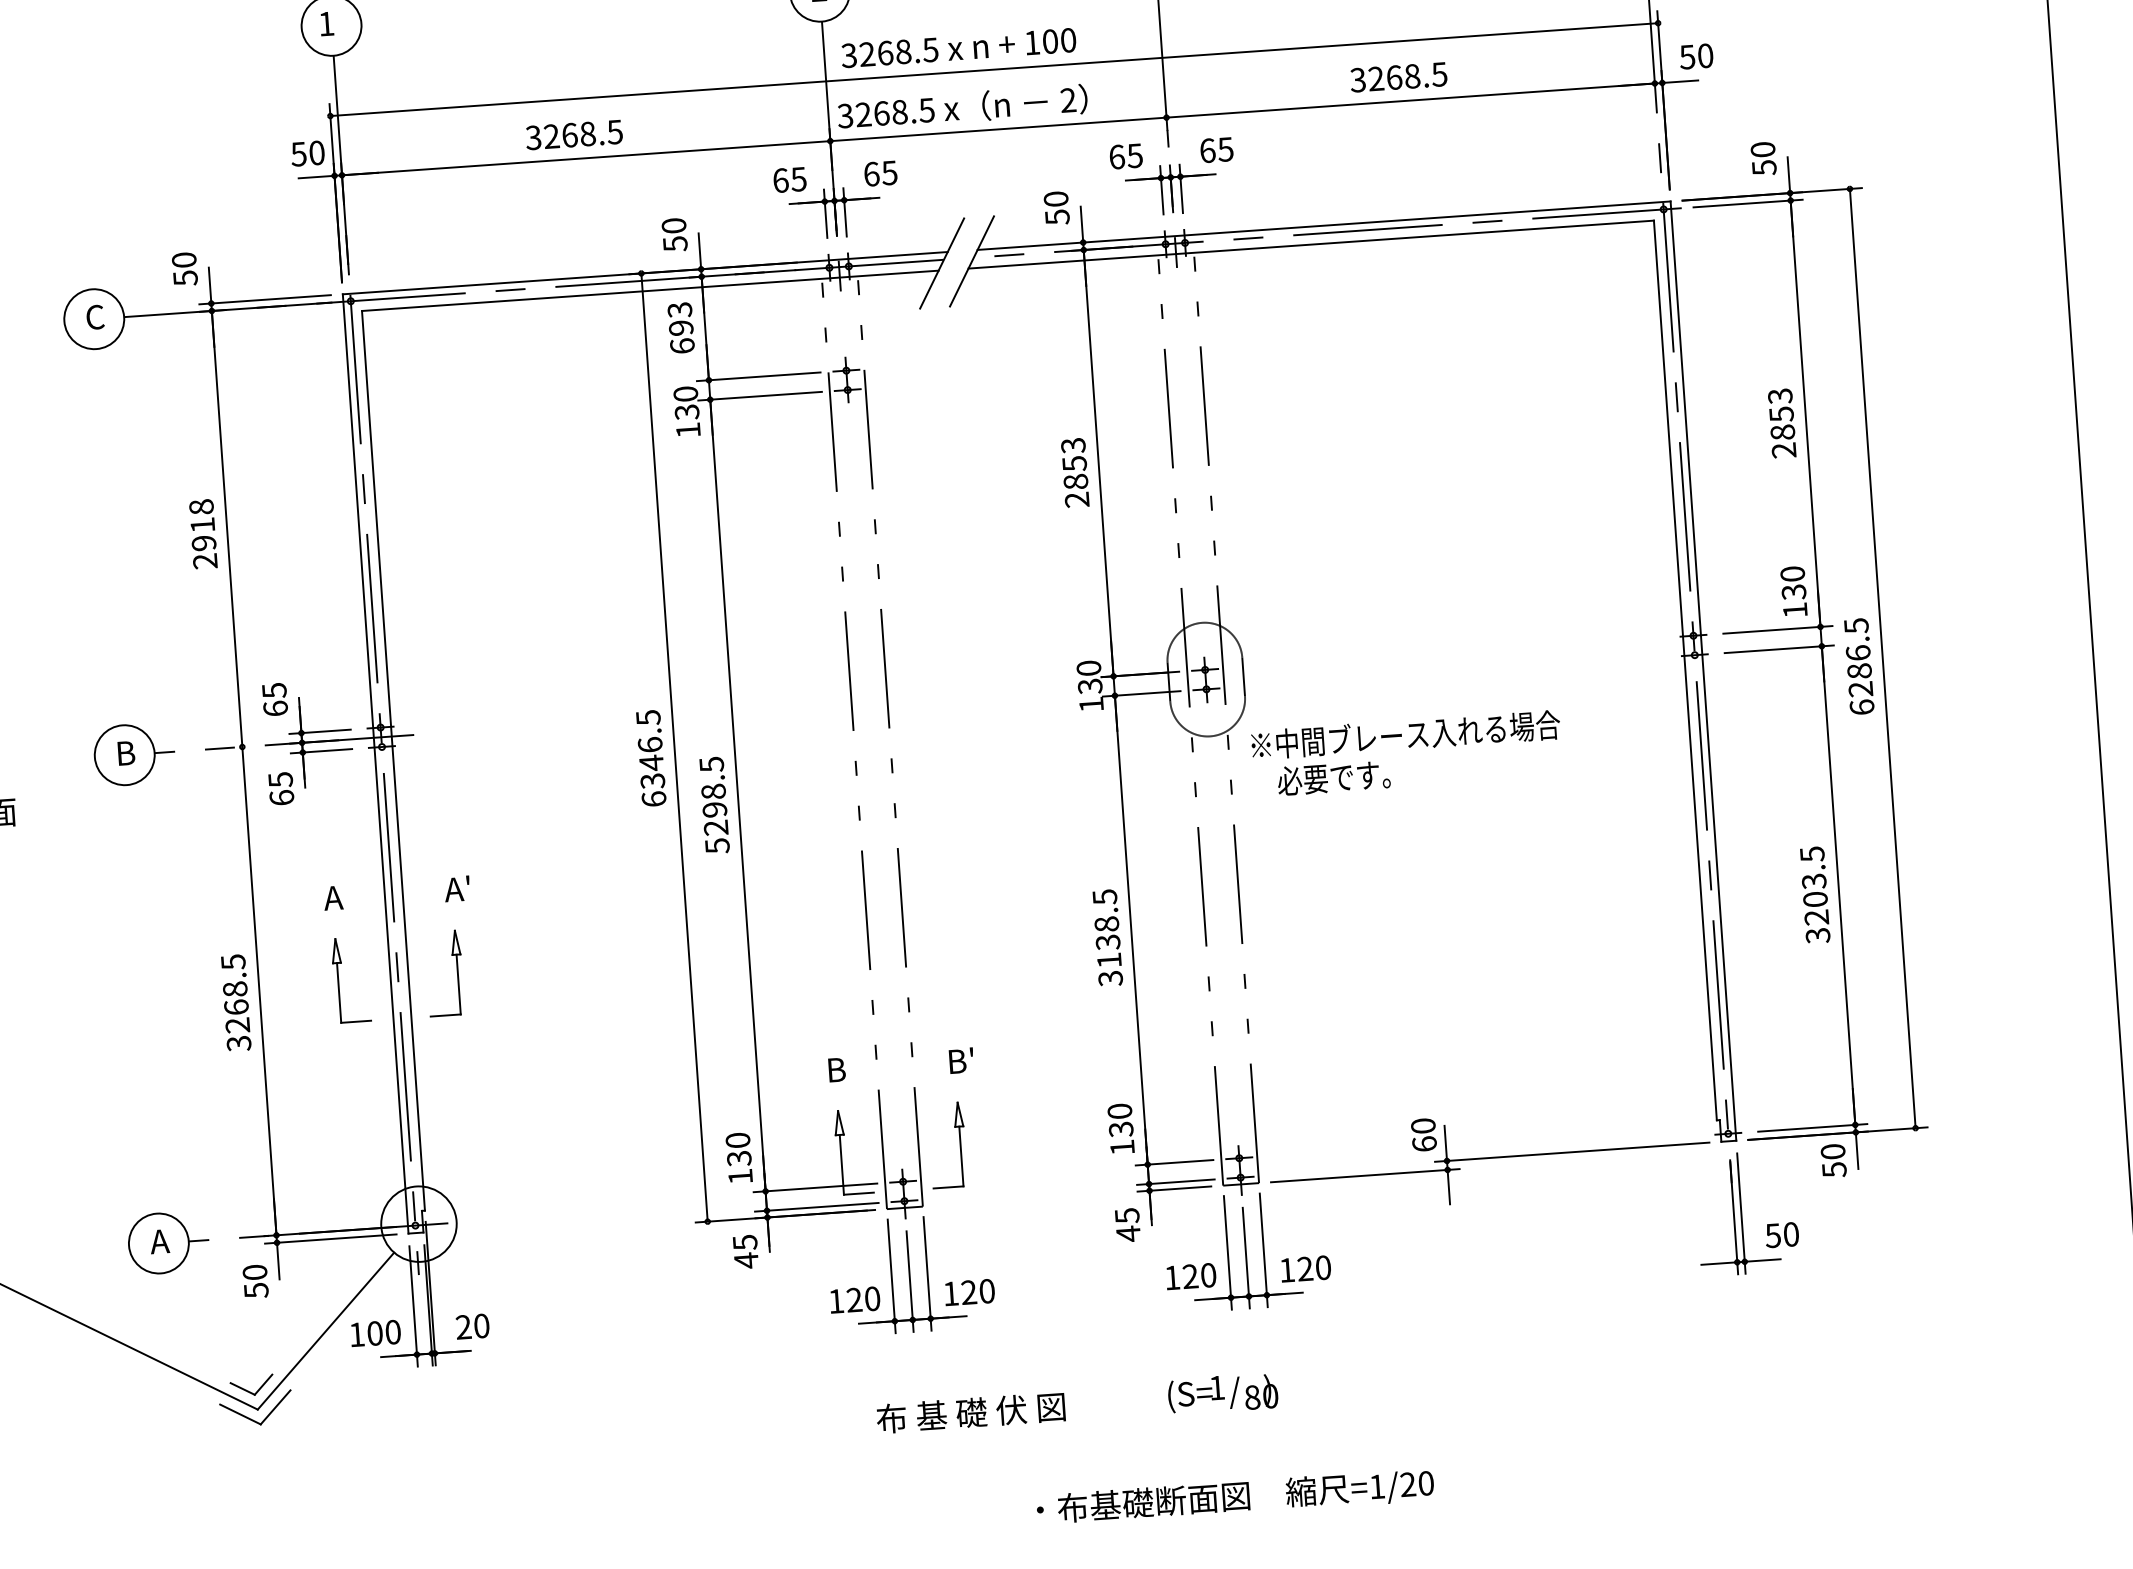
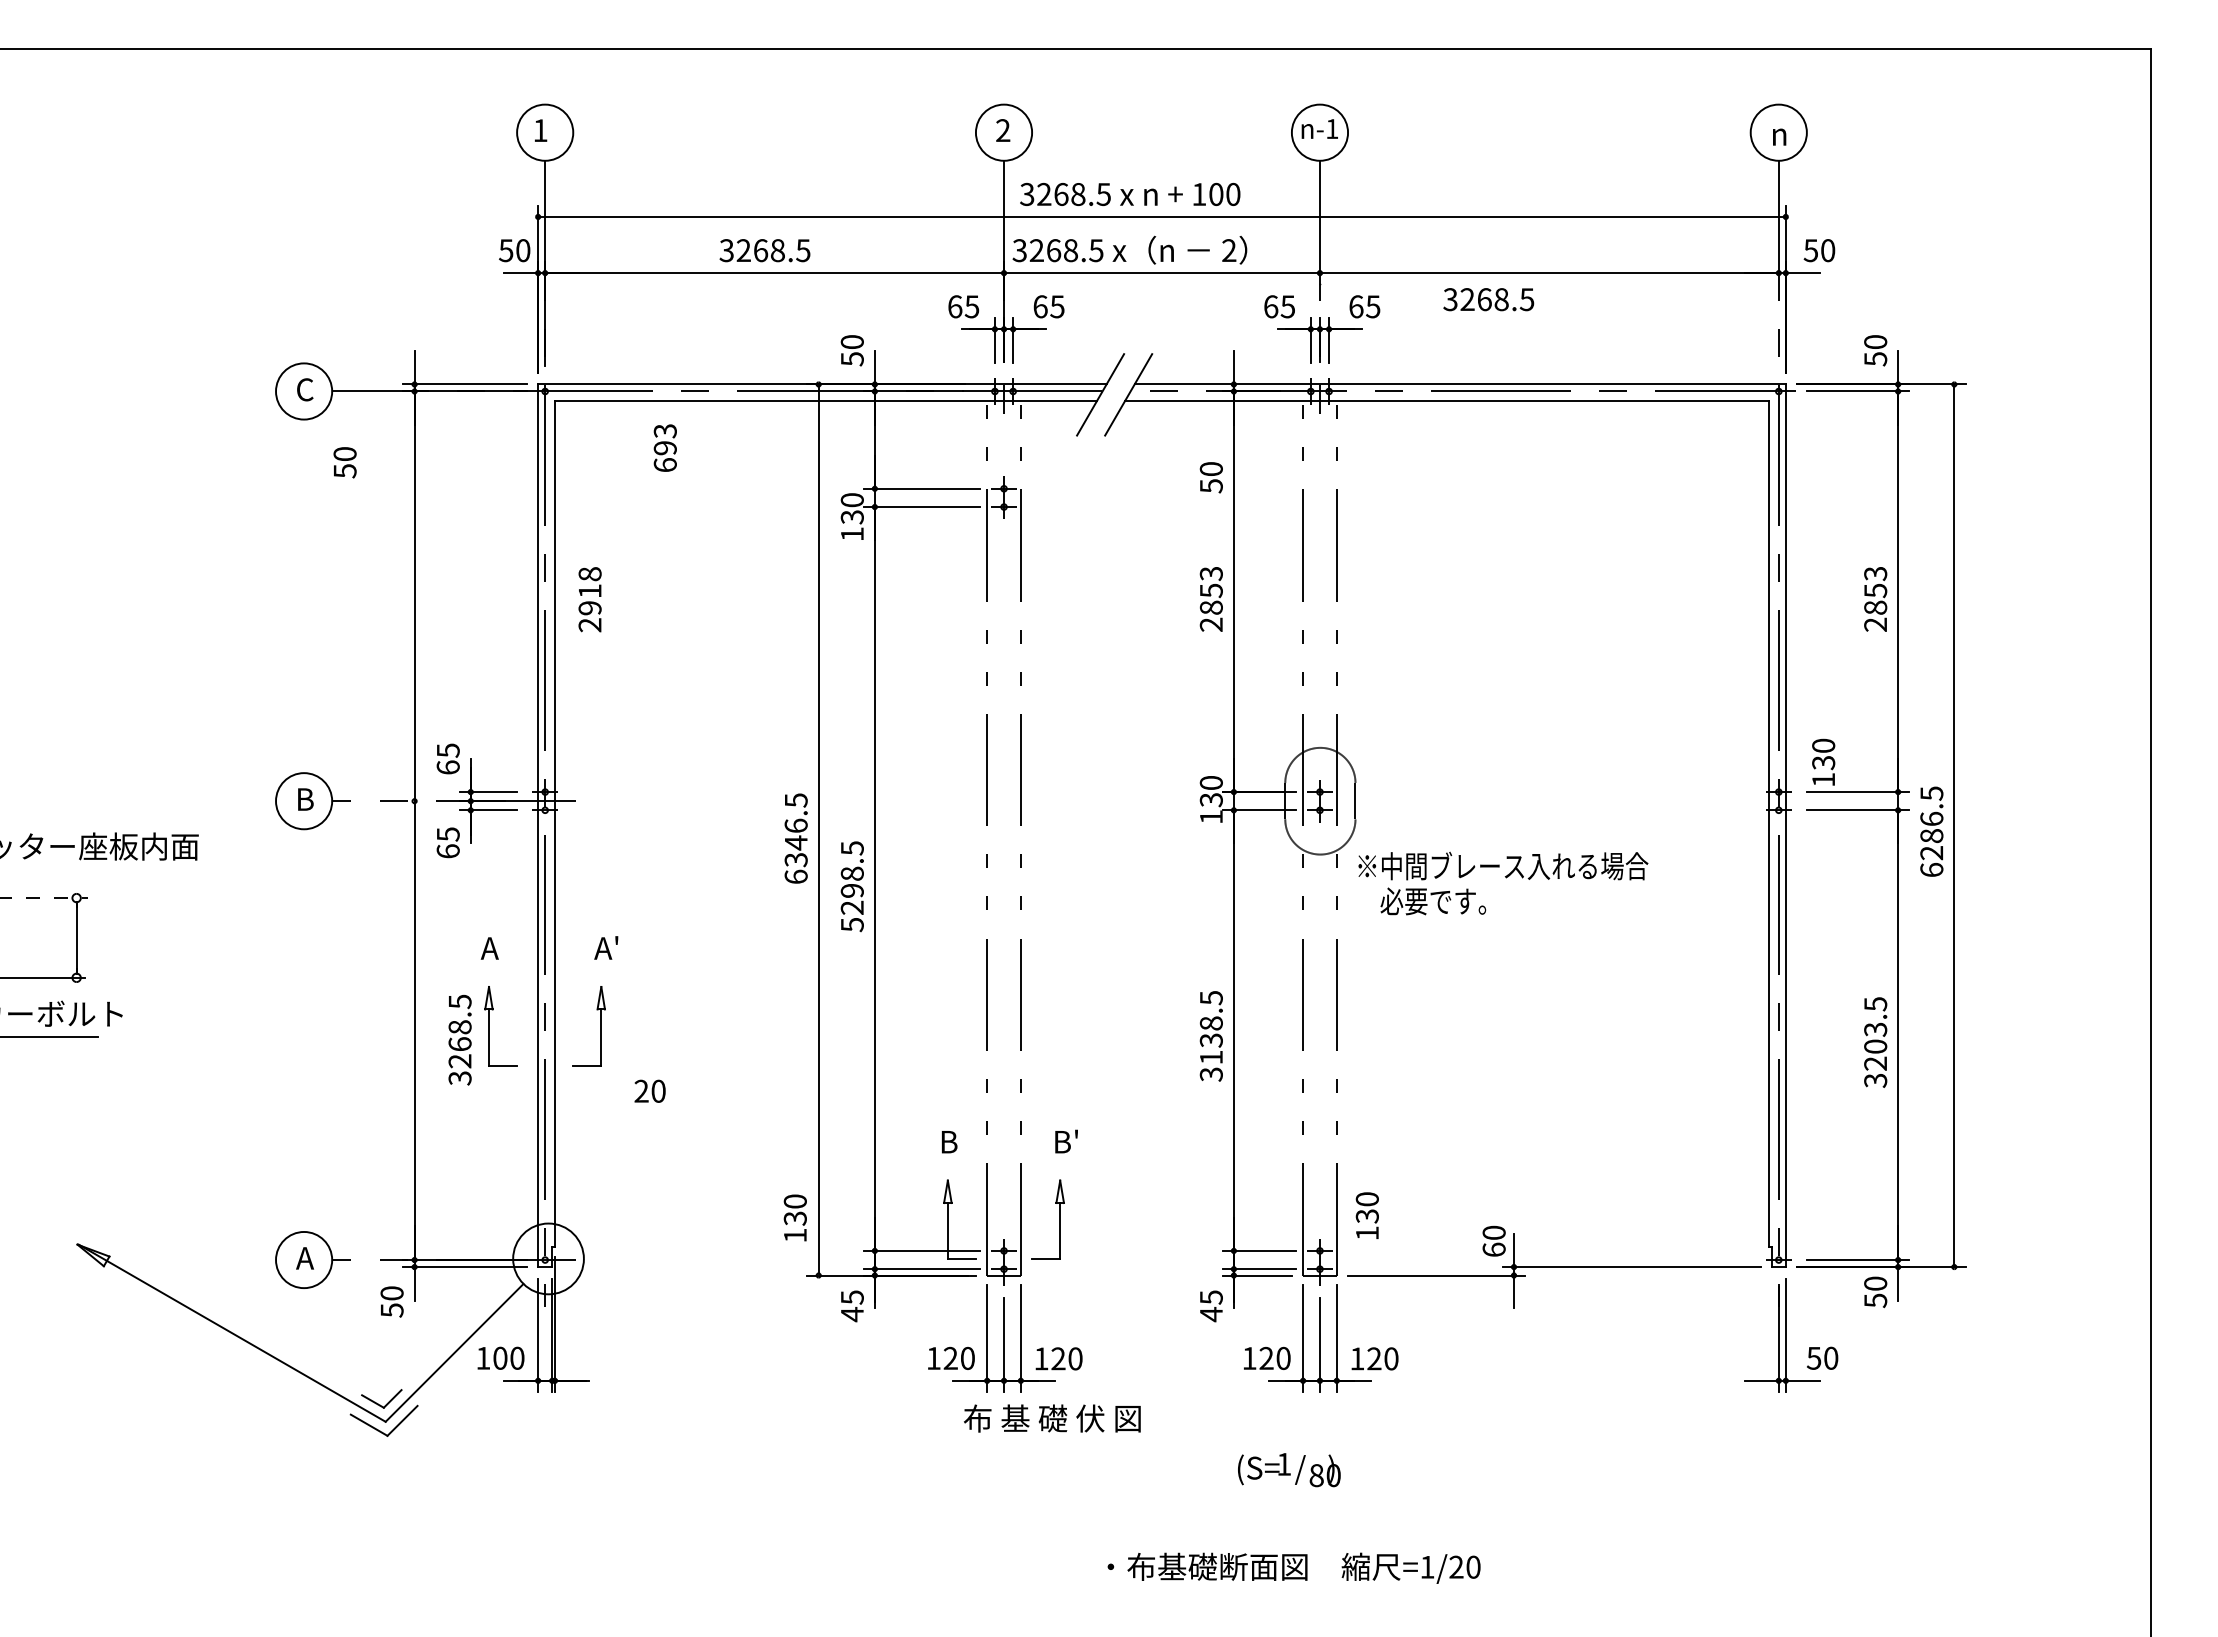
text: (1398, 77) -> (1488, 299), moved
text: (1055, 208) -> (1210, 477), moved
text: (184, 269) -> (344, 462), moved
text: (680, 327) -> (664, 447), moved
text: (202, 534) -> (589, 599), moved
text: (1793, 590) -> (1823, 761), moved
text: (235, 1002) -> (459, 1039), moved
text: (1120, 1128) -> (1366, 1215), moved
text: (738, 1157) -> (794, 1217), moved
text: (472, 1325) -> (649, 1090), moved
text: (971, 1412) -> (1052, 1418), moved

